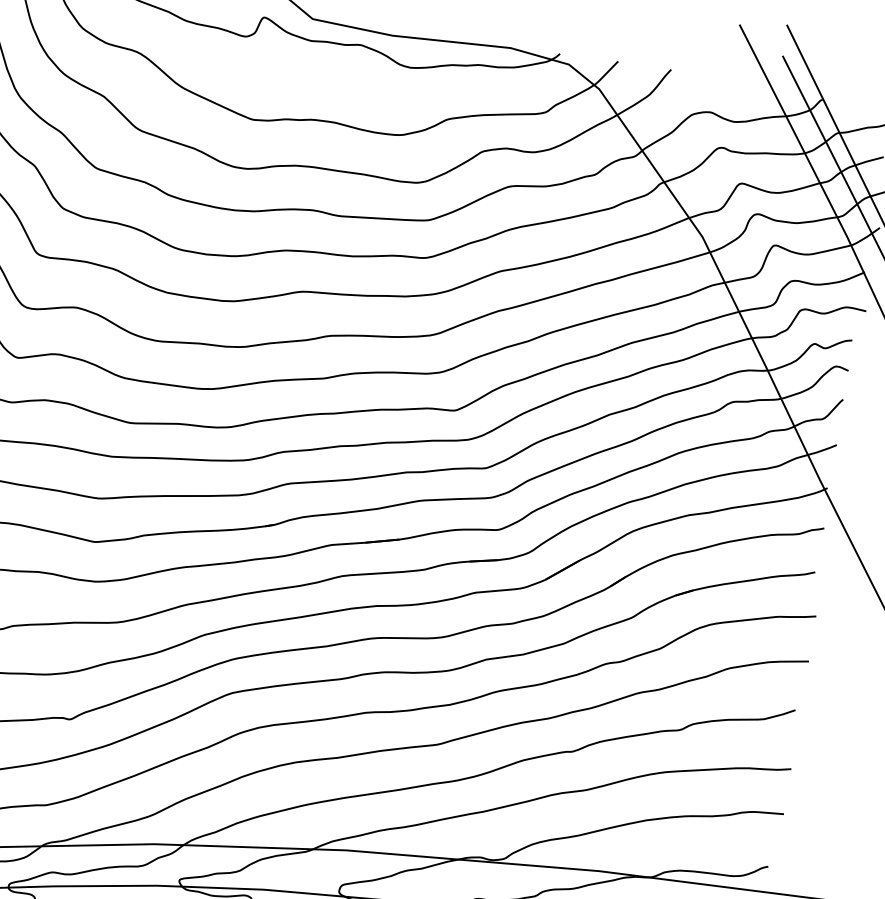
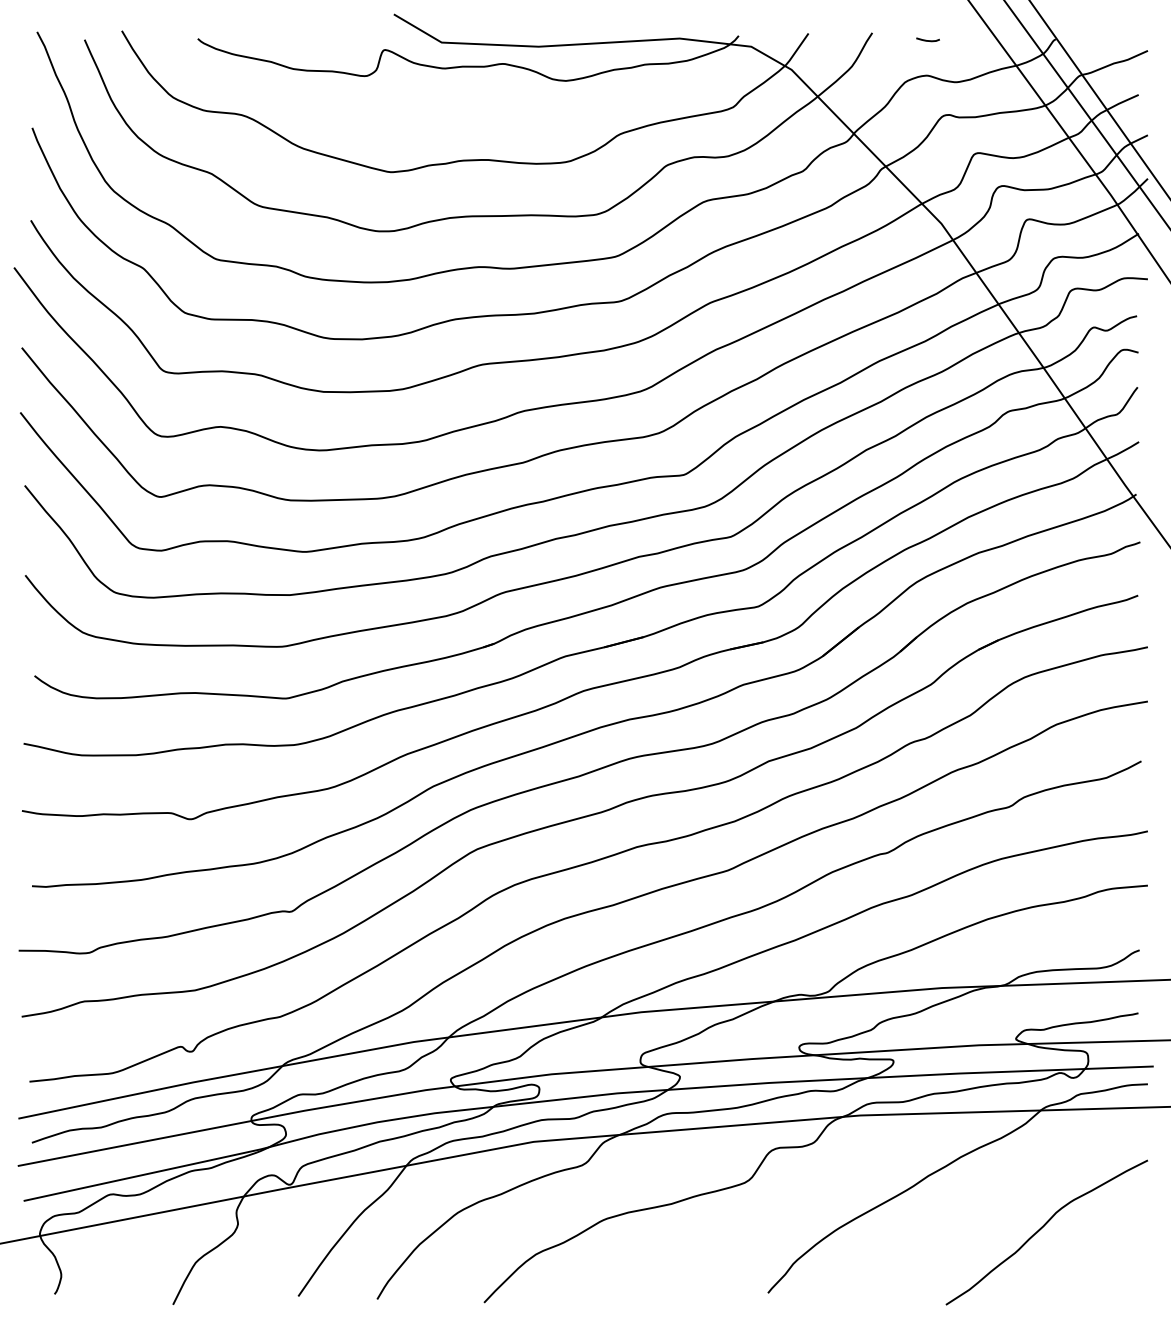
curve: (715, 82) -> (926, 39), added

